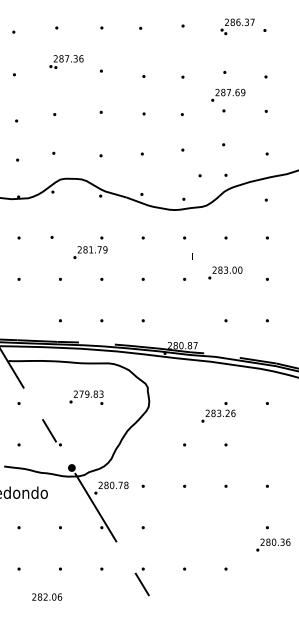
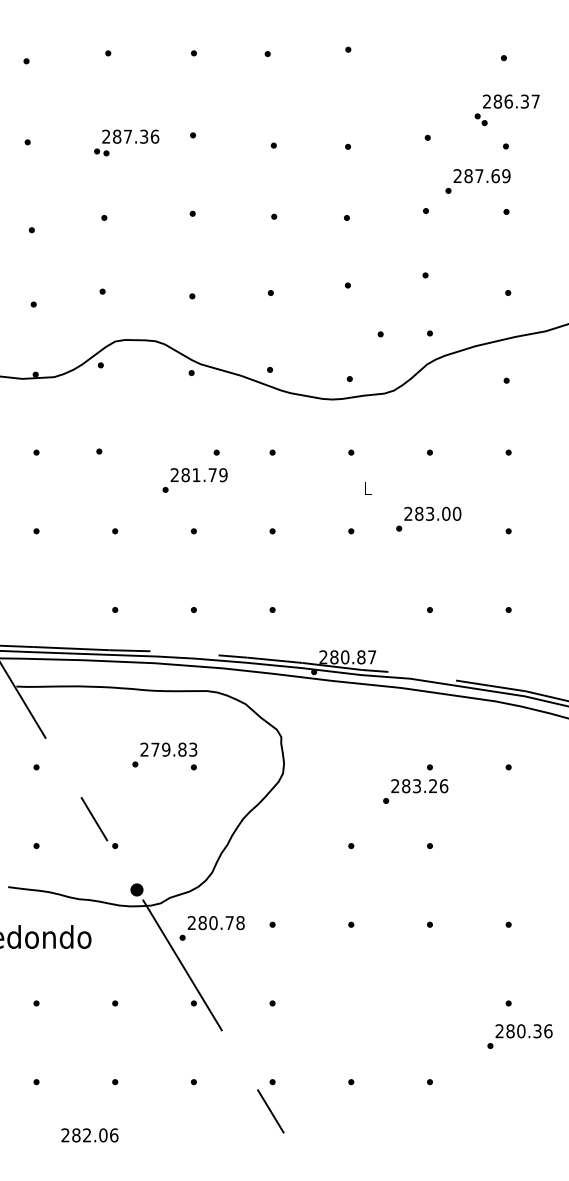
text: (237, 26) -> (506, 109), moved
text: (66, 61) -> (126, 141), moved
text: (228, 94) -> (478, 179), moved
text: (90, 247) -> (195, 470), moved

